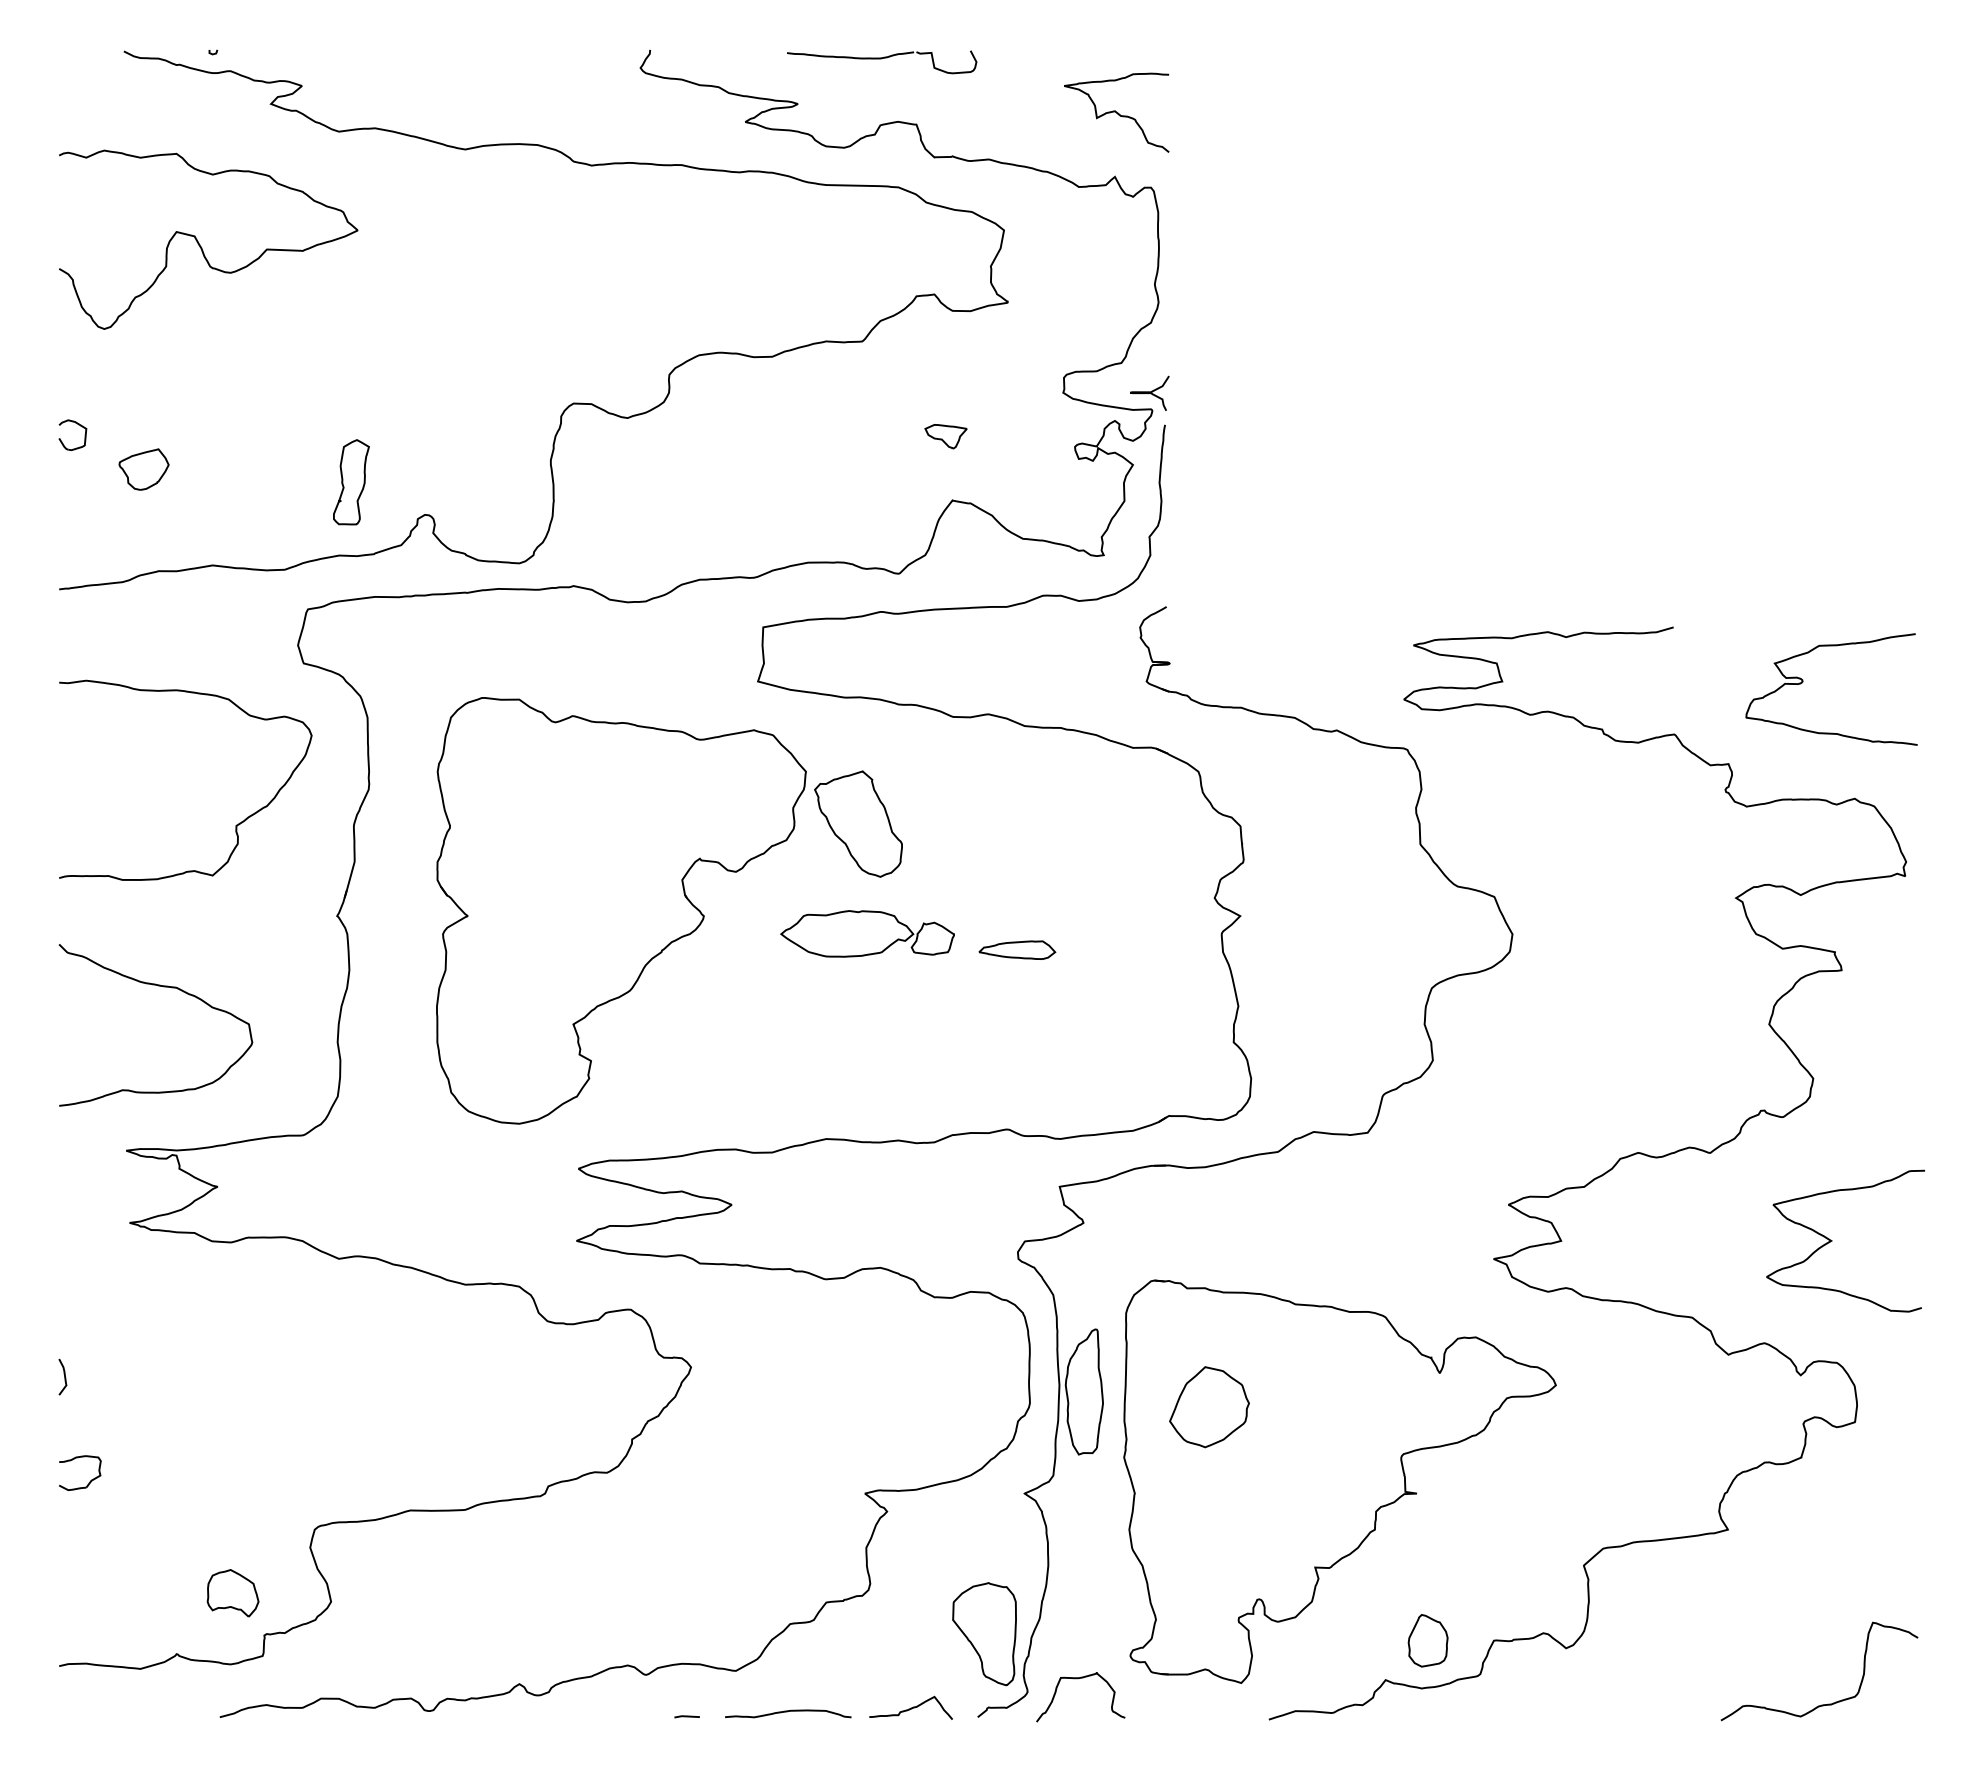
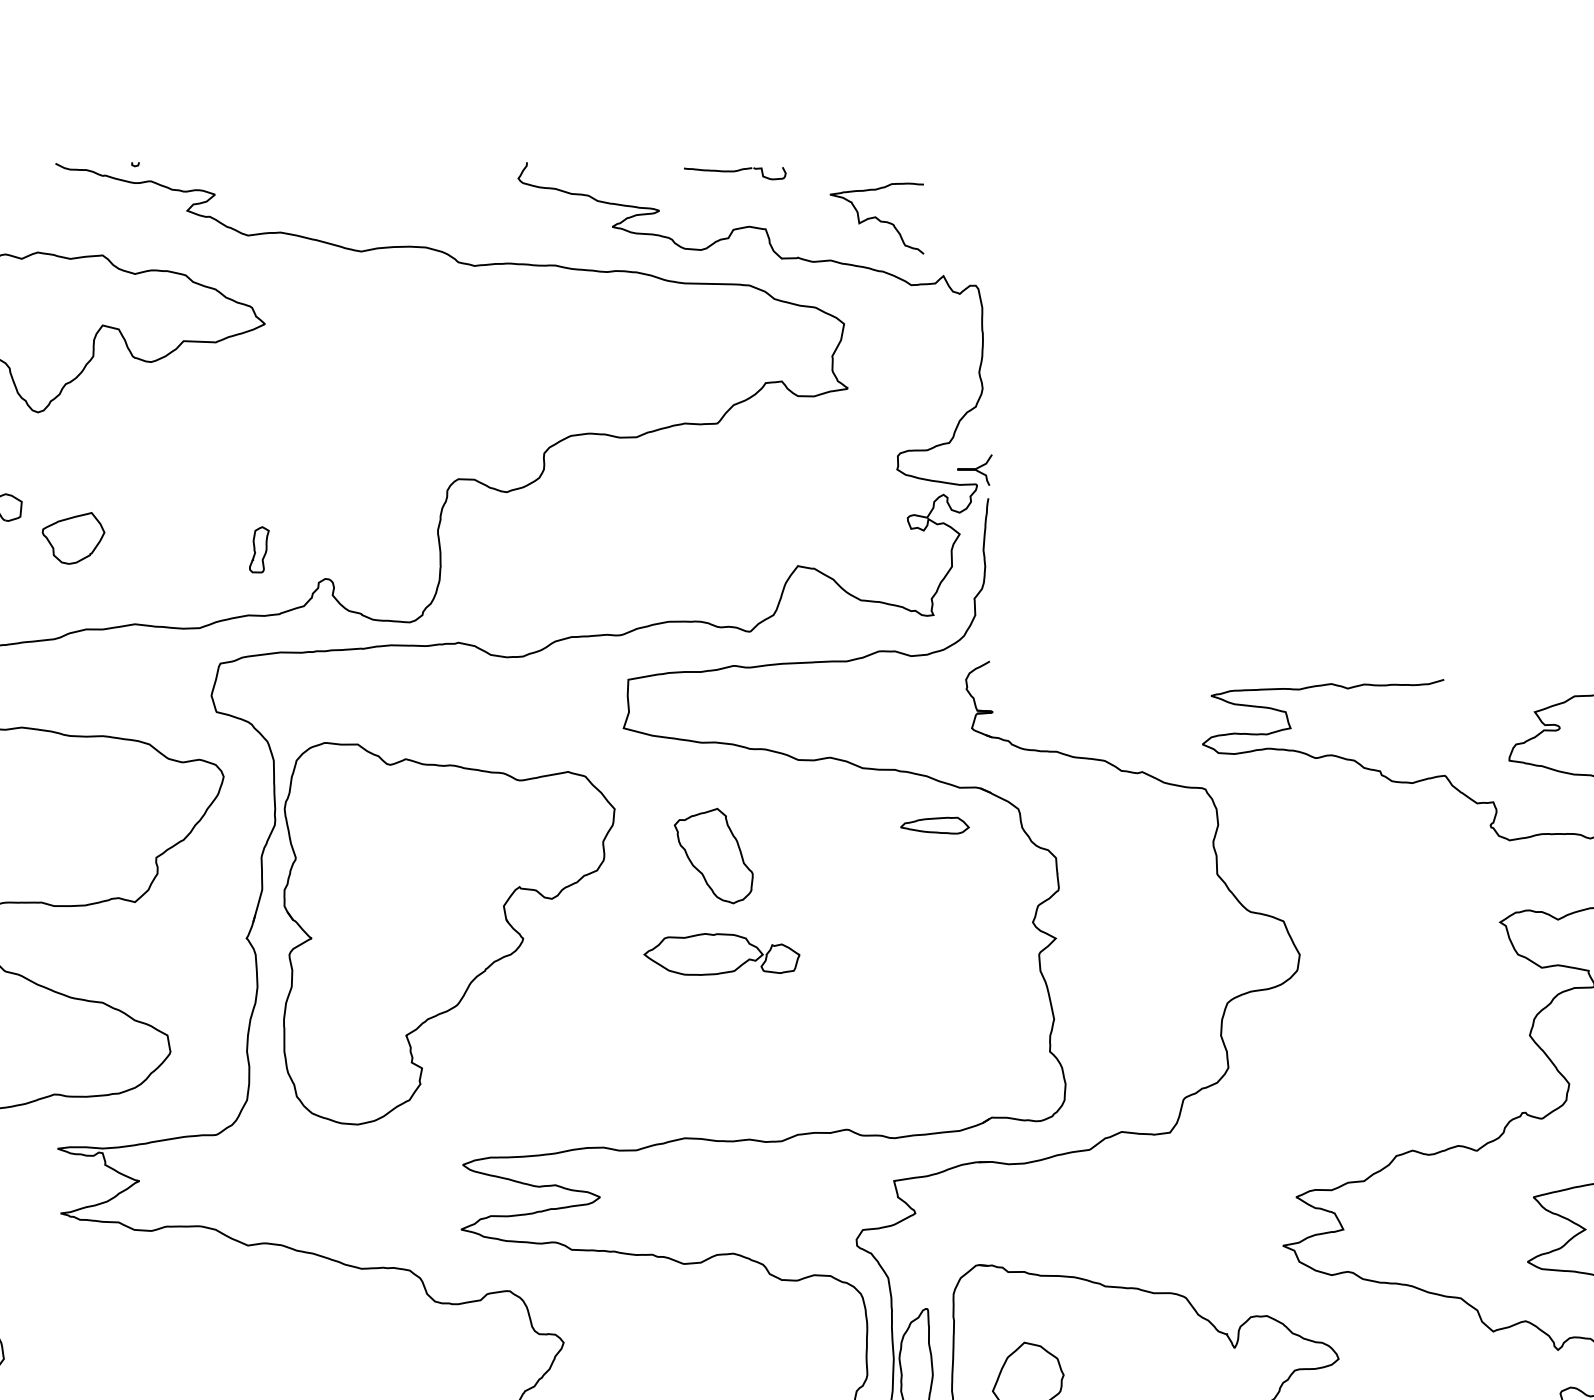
part: (882, 62) -> (735, 173), size x0.6
curve: (1116, 112) -> (876, 218), moved
part: (945, 436) -> (791, 508), removed
part: (143, 469) -> (73, 538), size x1.4
part: (351, 482) -> (259, 549), size x0.6
part: (621, 910) -> (449, 933), moved
part: (1017, 949) -> (935, 825), moved

